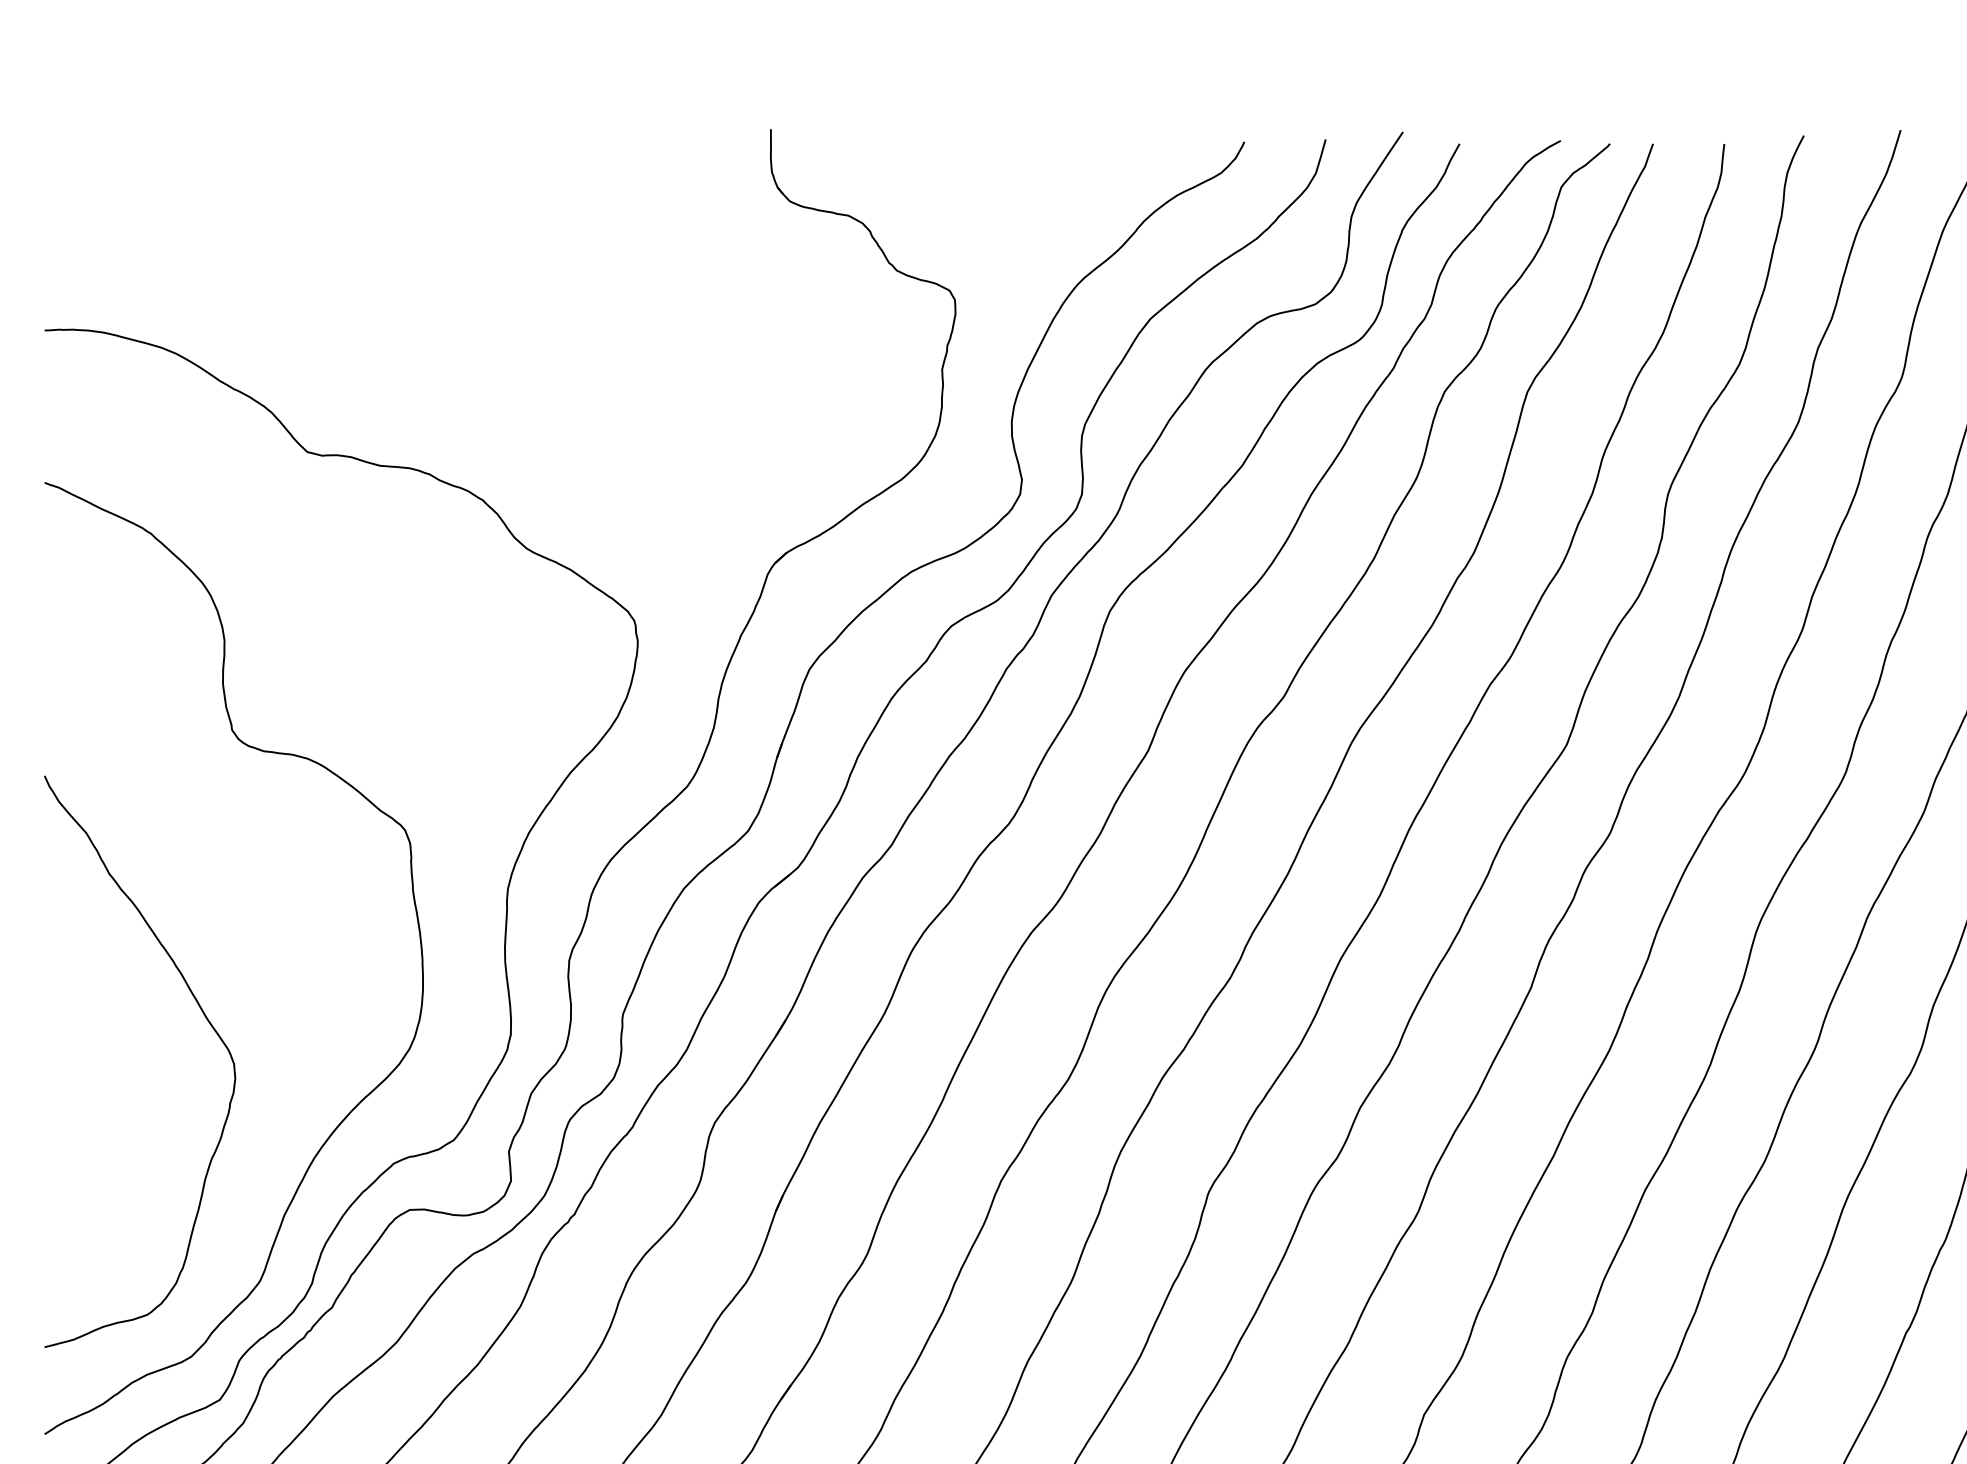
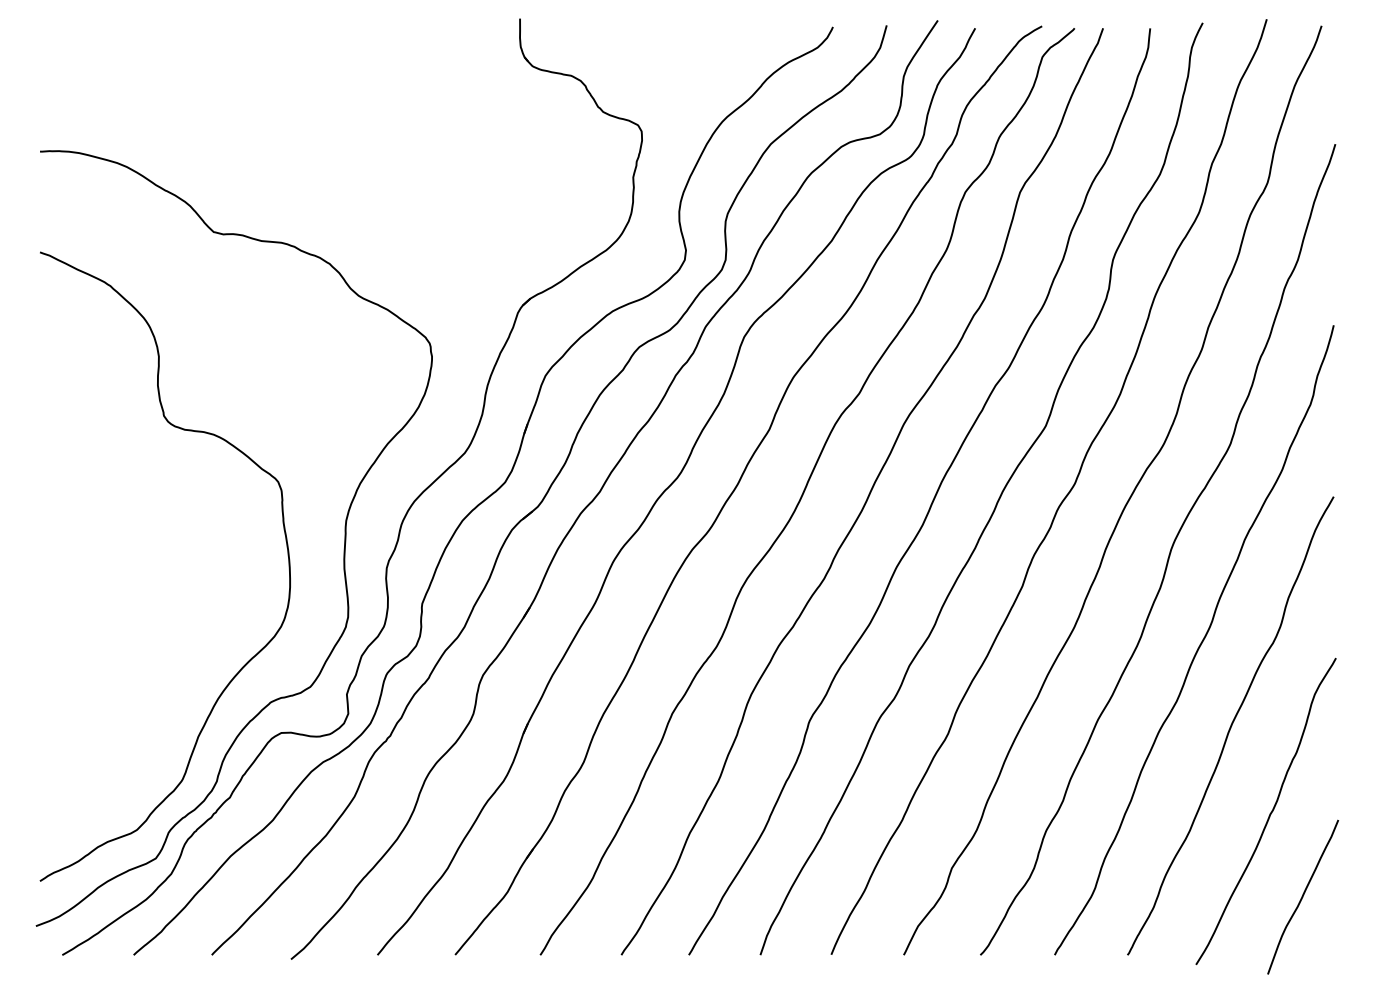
curve: (205, 1020) -> (146, 607), removed

